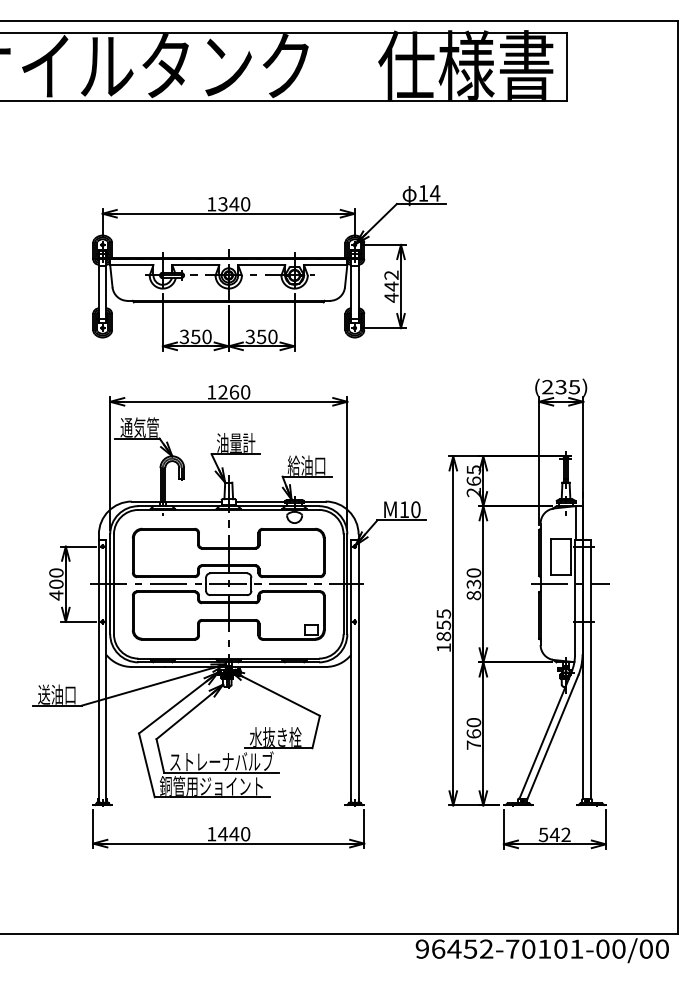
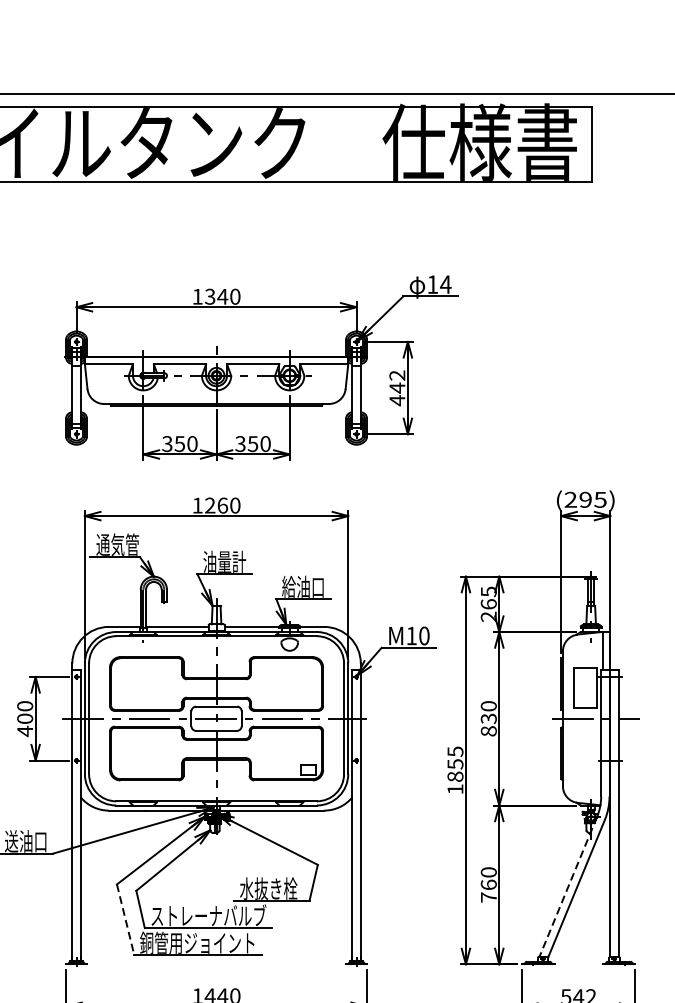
text: (560, 387) -> (585, 500), (235) -> (295)
line: (545, 736) -> (568, 887), solid -> dashed
line: (146, 765) -> (125, 920), solid -> dashed

